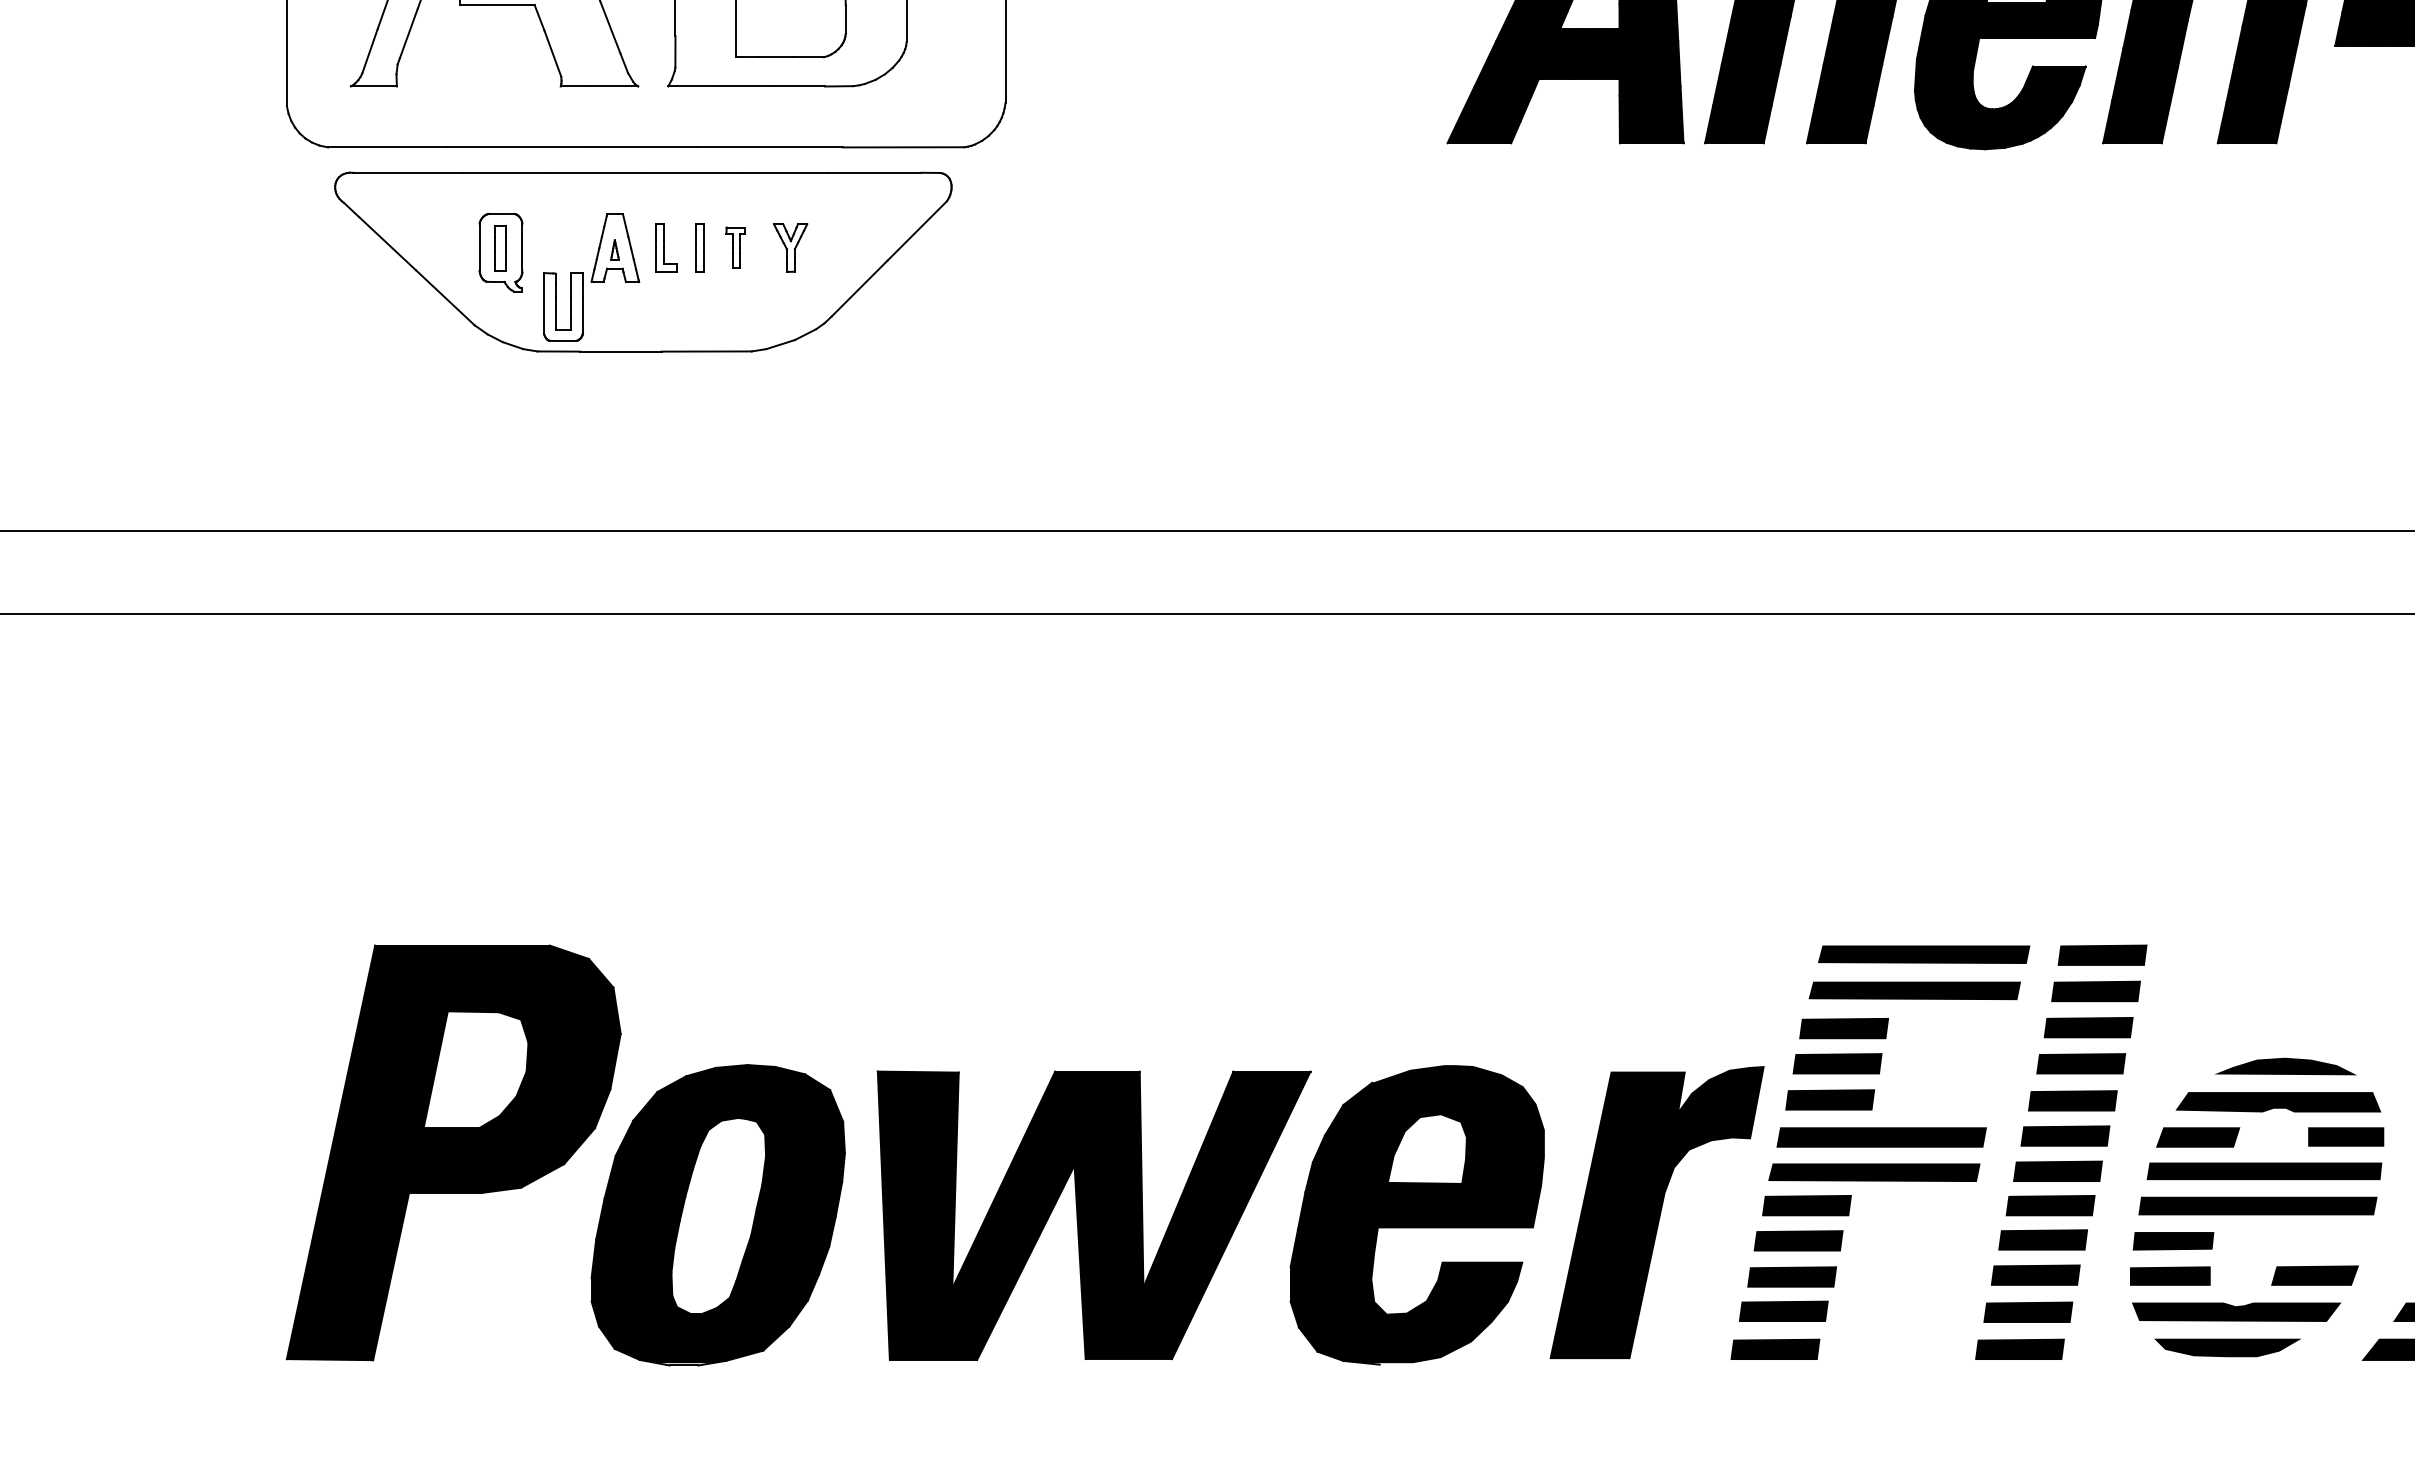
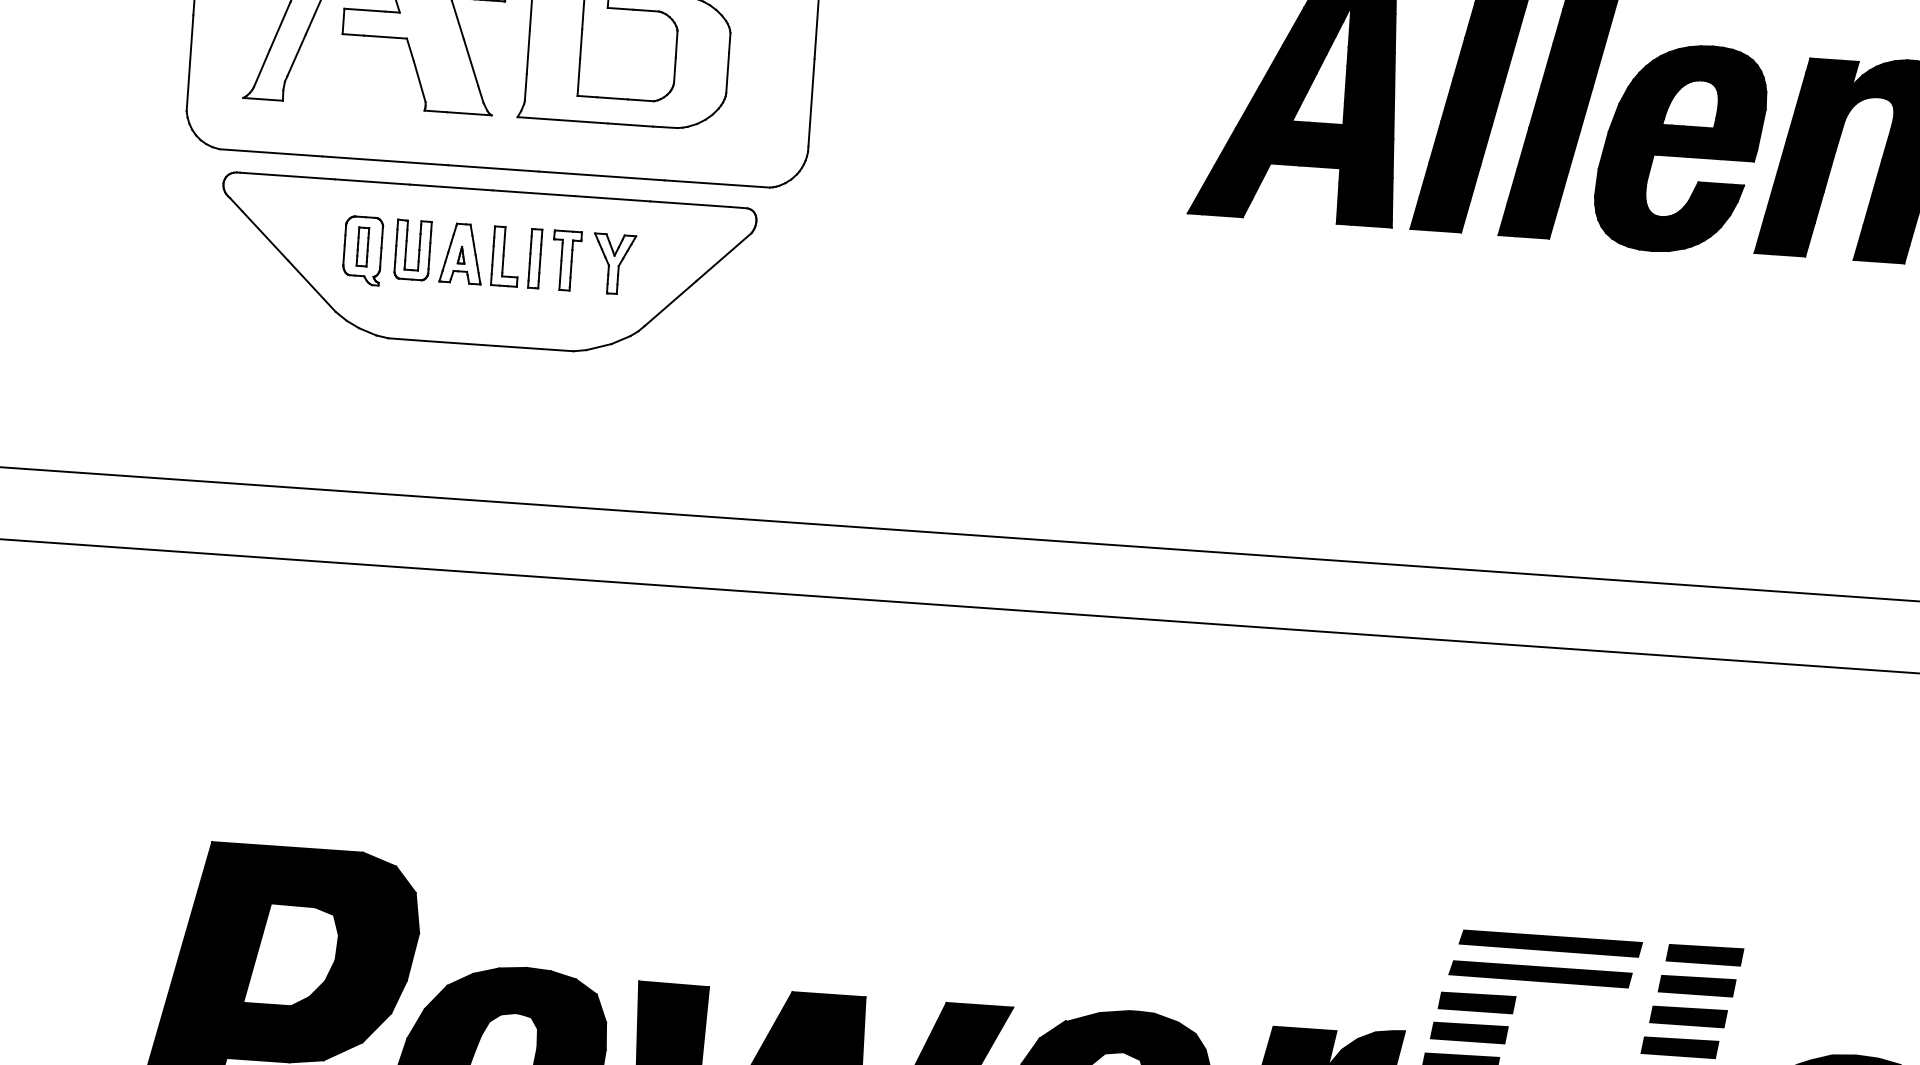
part: (665, 247) -> (505, 256), size x1.43
part: (699, 247) -> (534, 258), size x1.43
part: (735, 247) -> (565, 260), size x1.67
part: (790, 247) -> (613, 263), size x1.43
part: (556, 306) -> (406, 249), moved

